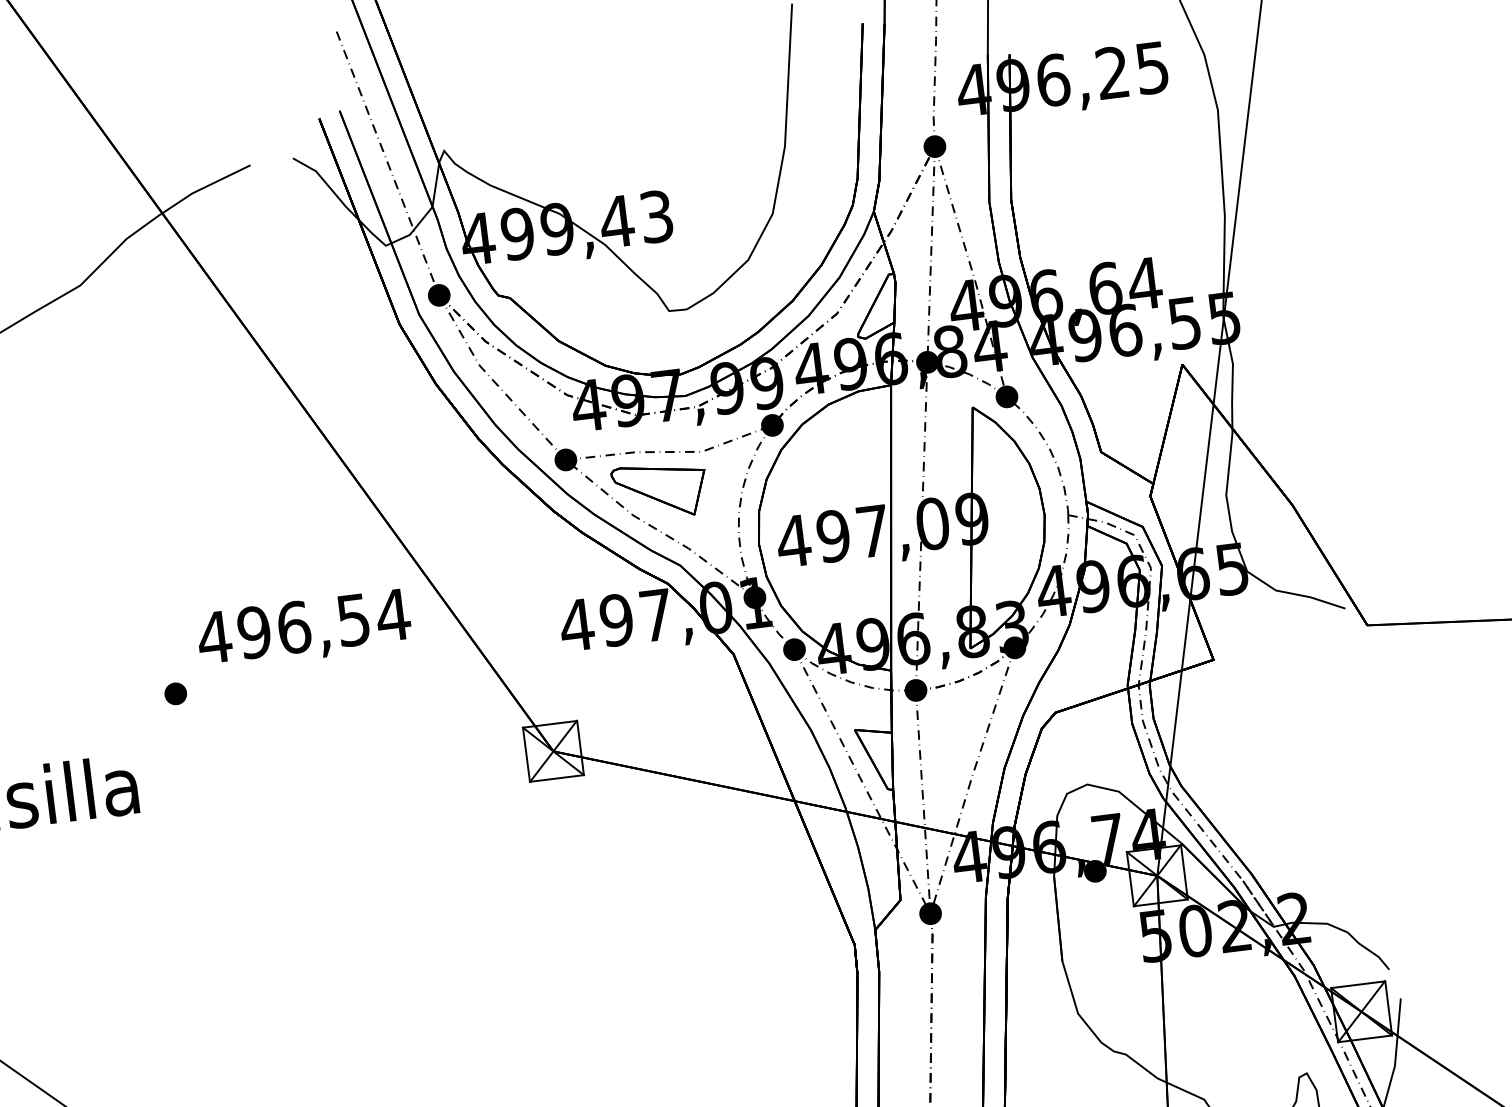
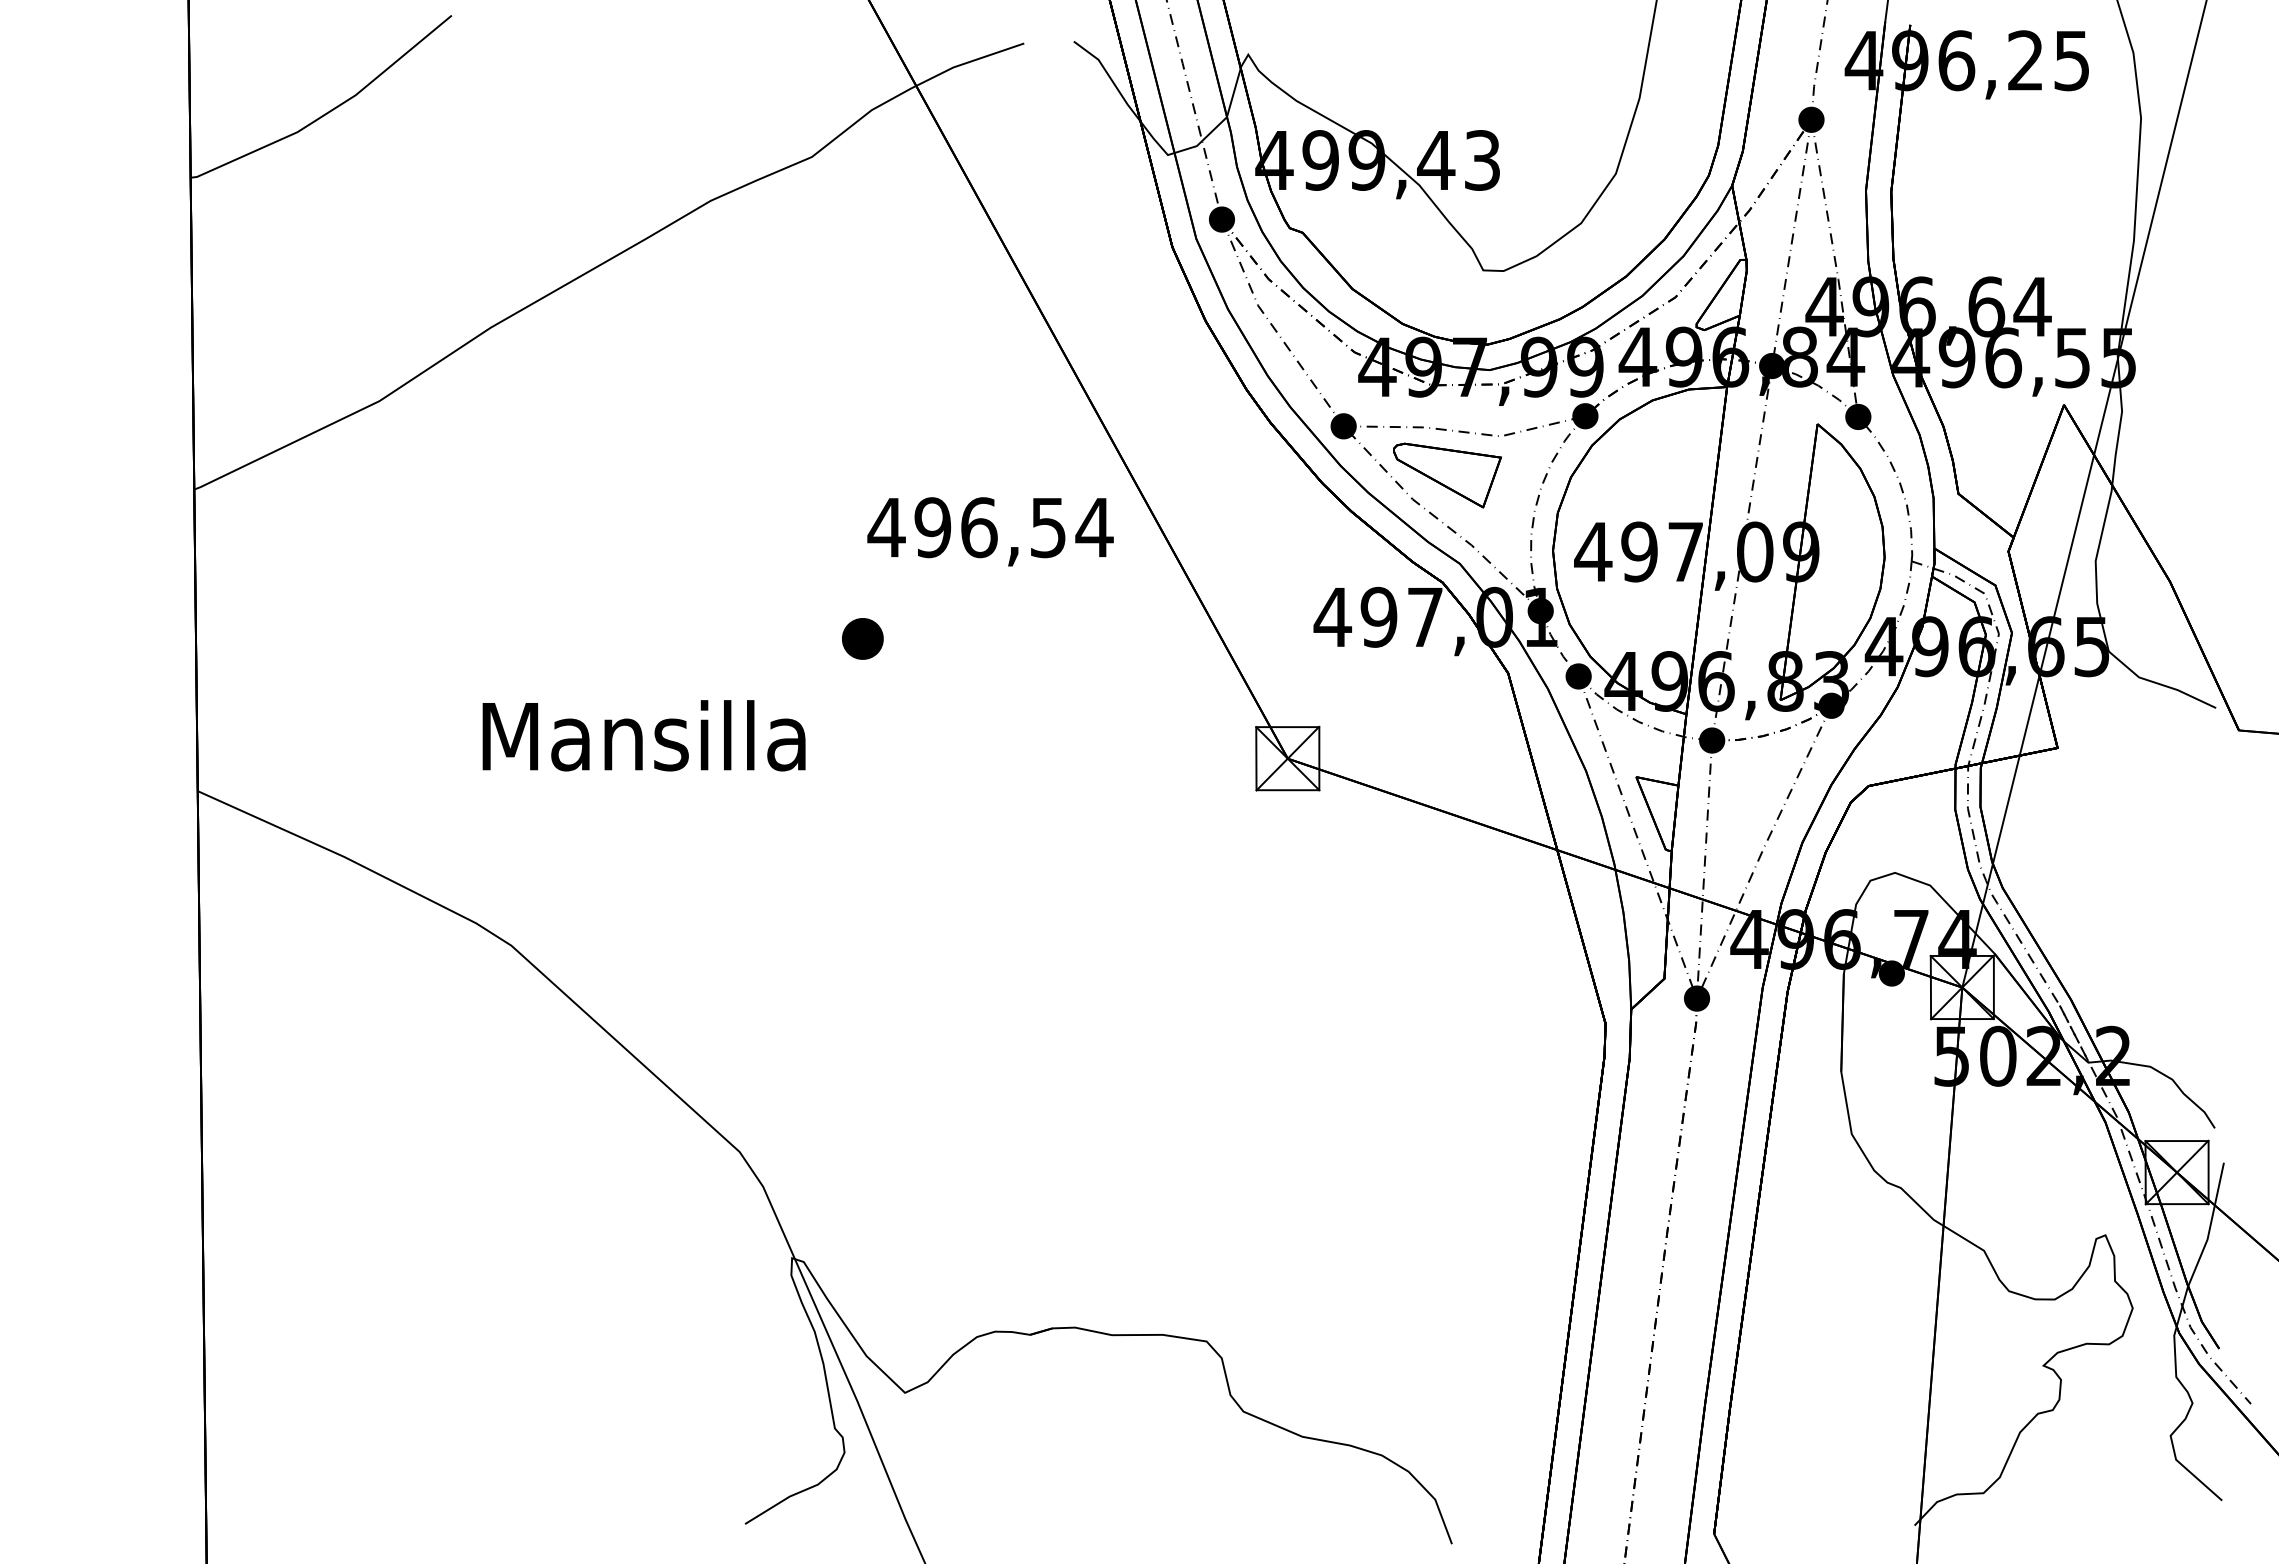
text: (304, 629) -> (990, 531), moved
part: (176, 693) -> (863, 638), size x1.6

